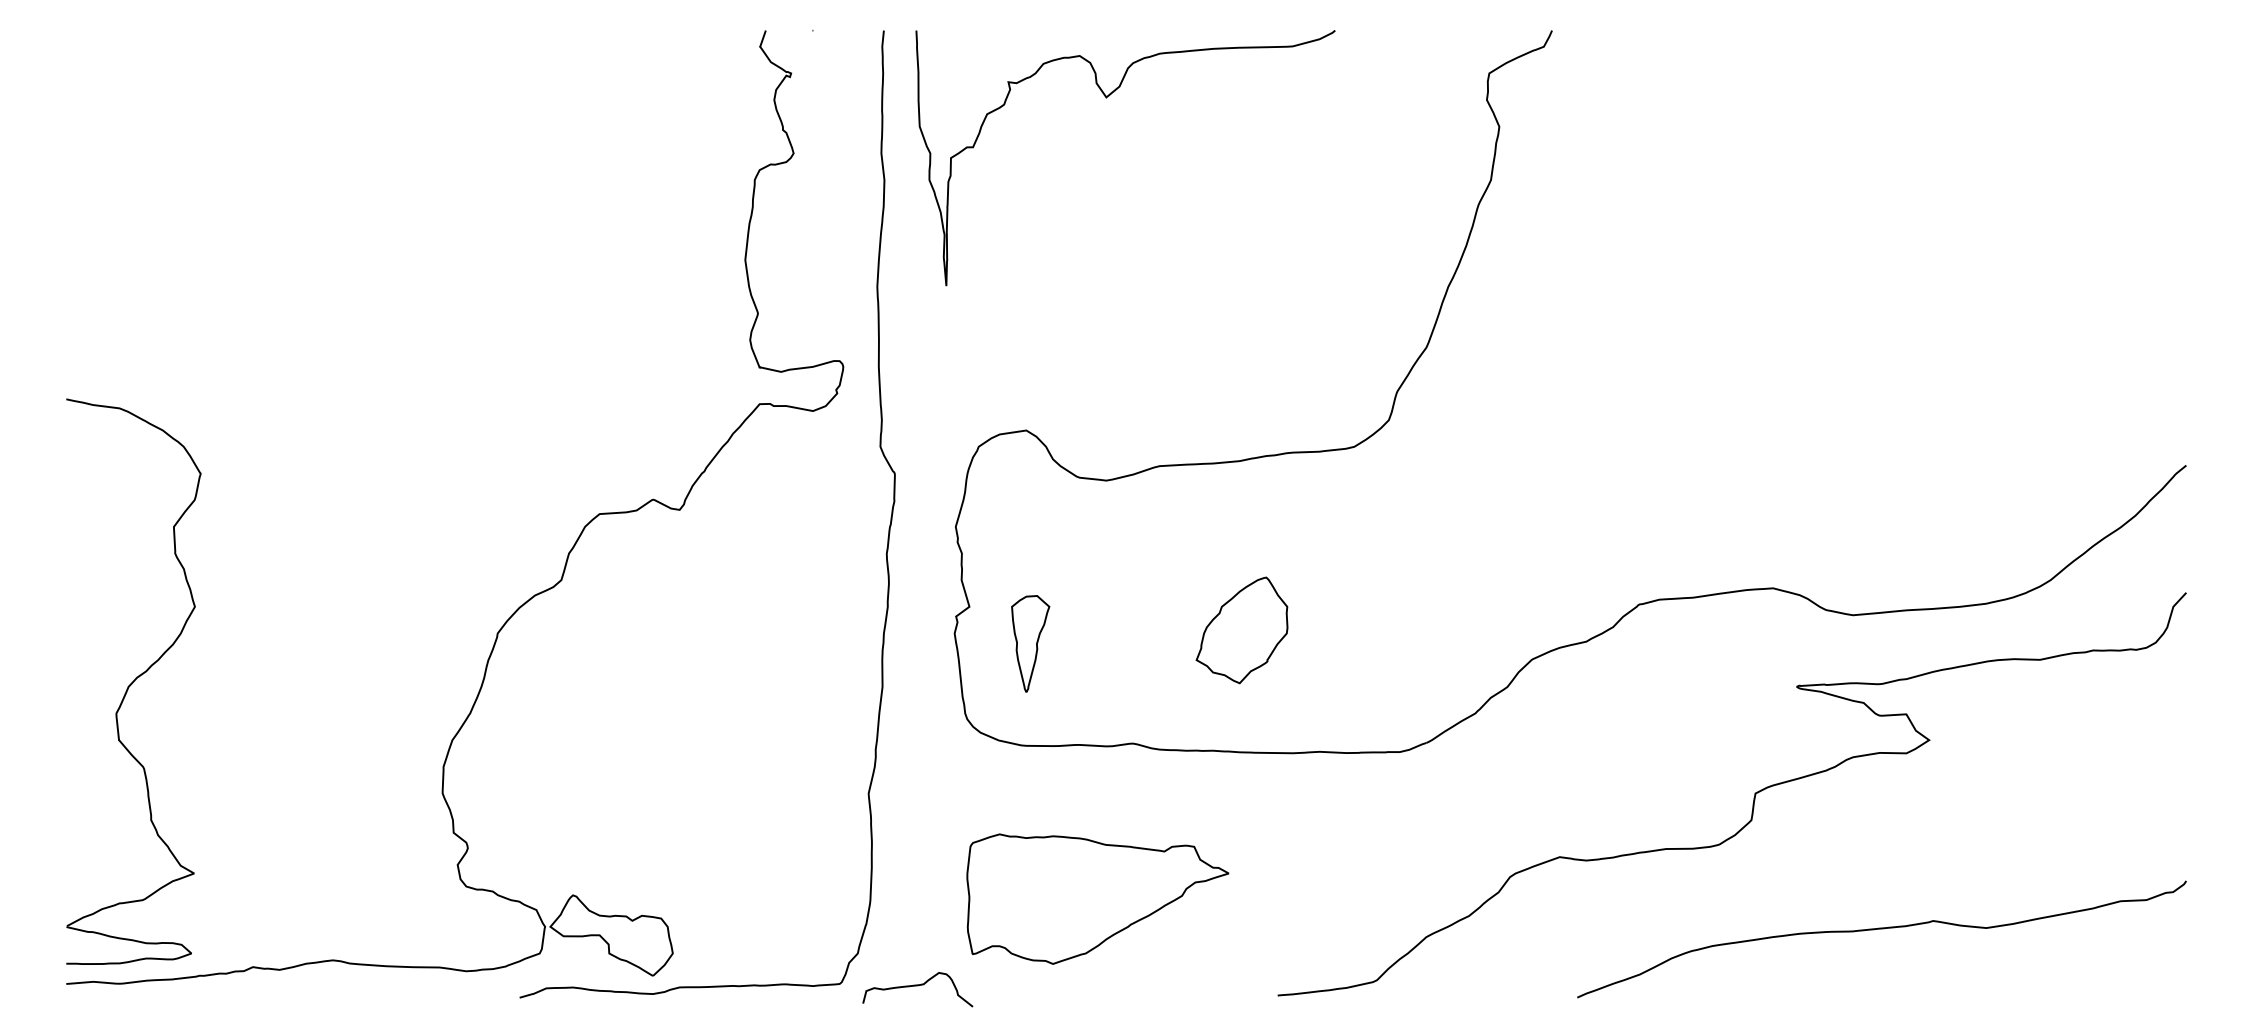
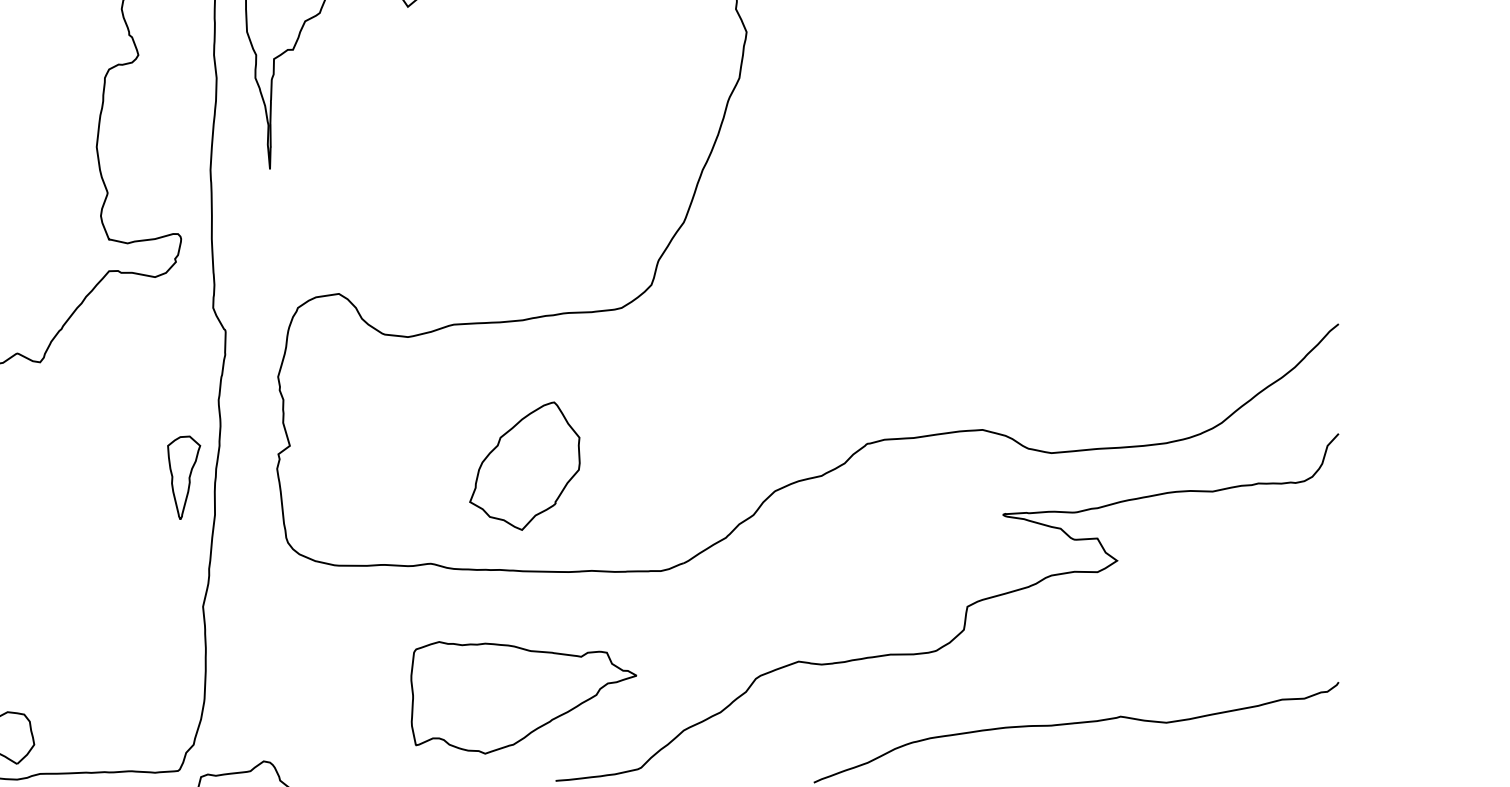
part: (1241, 630) -> (524, 466), size x1.4
part: (1030, 643) -> (183, 477), moved
part: (1097, 898) -> (523, 697), moved

